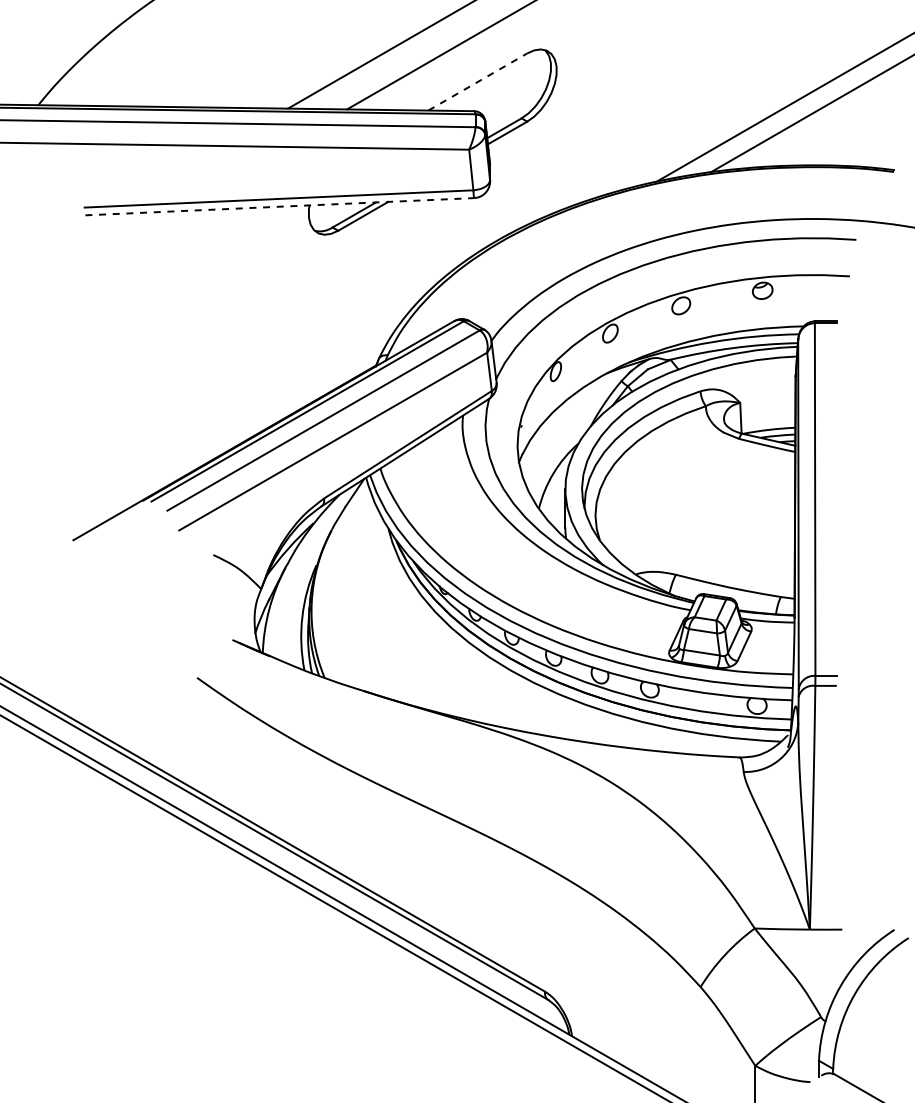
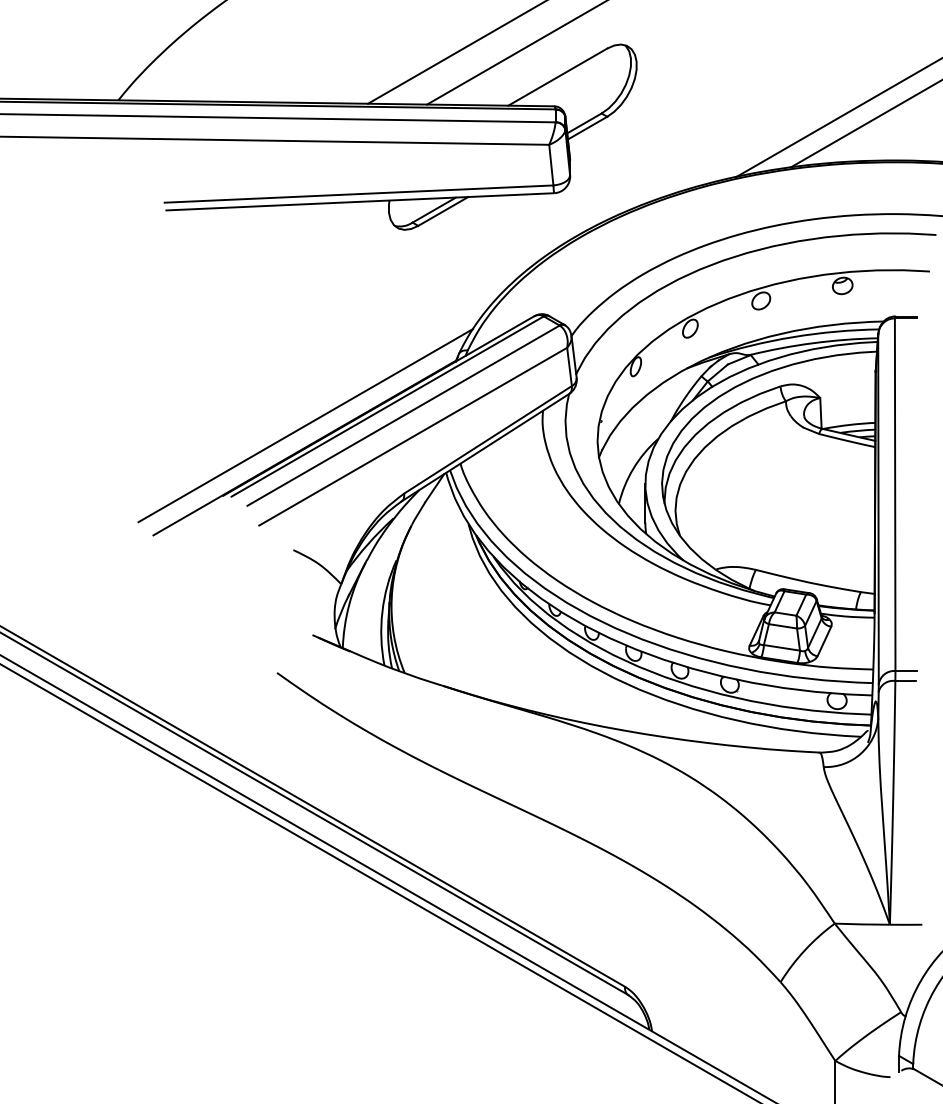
line: (478, 81) -> (558, 76), dashed -> solid
line: (279, 206) -> (359, 201), dashed -> solid
line: (225, 430) -> (305, 425), added

